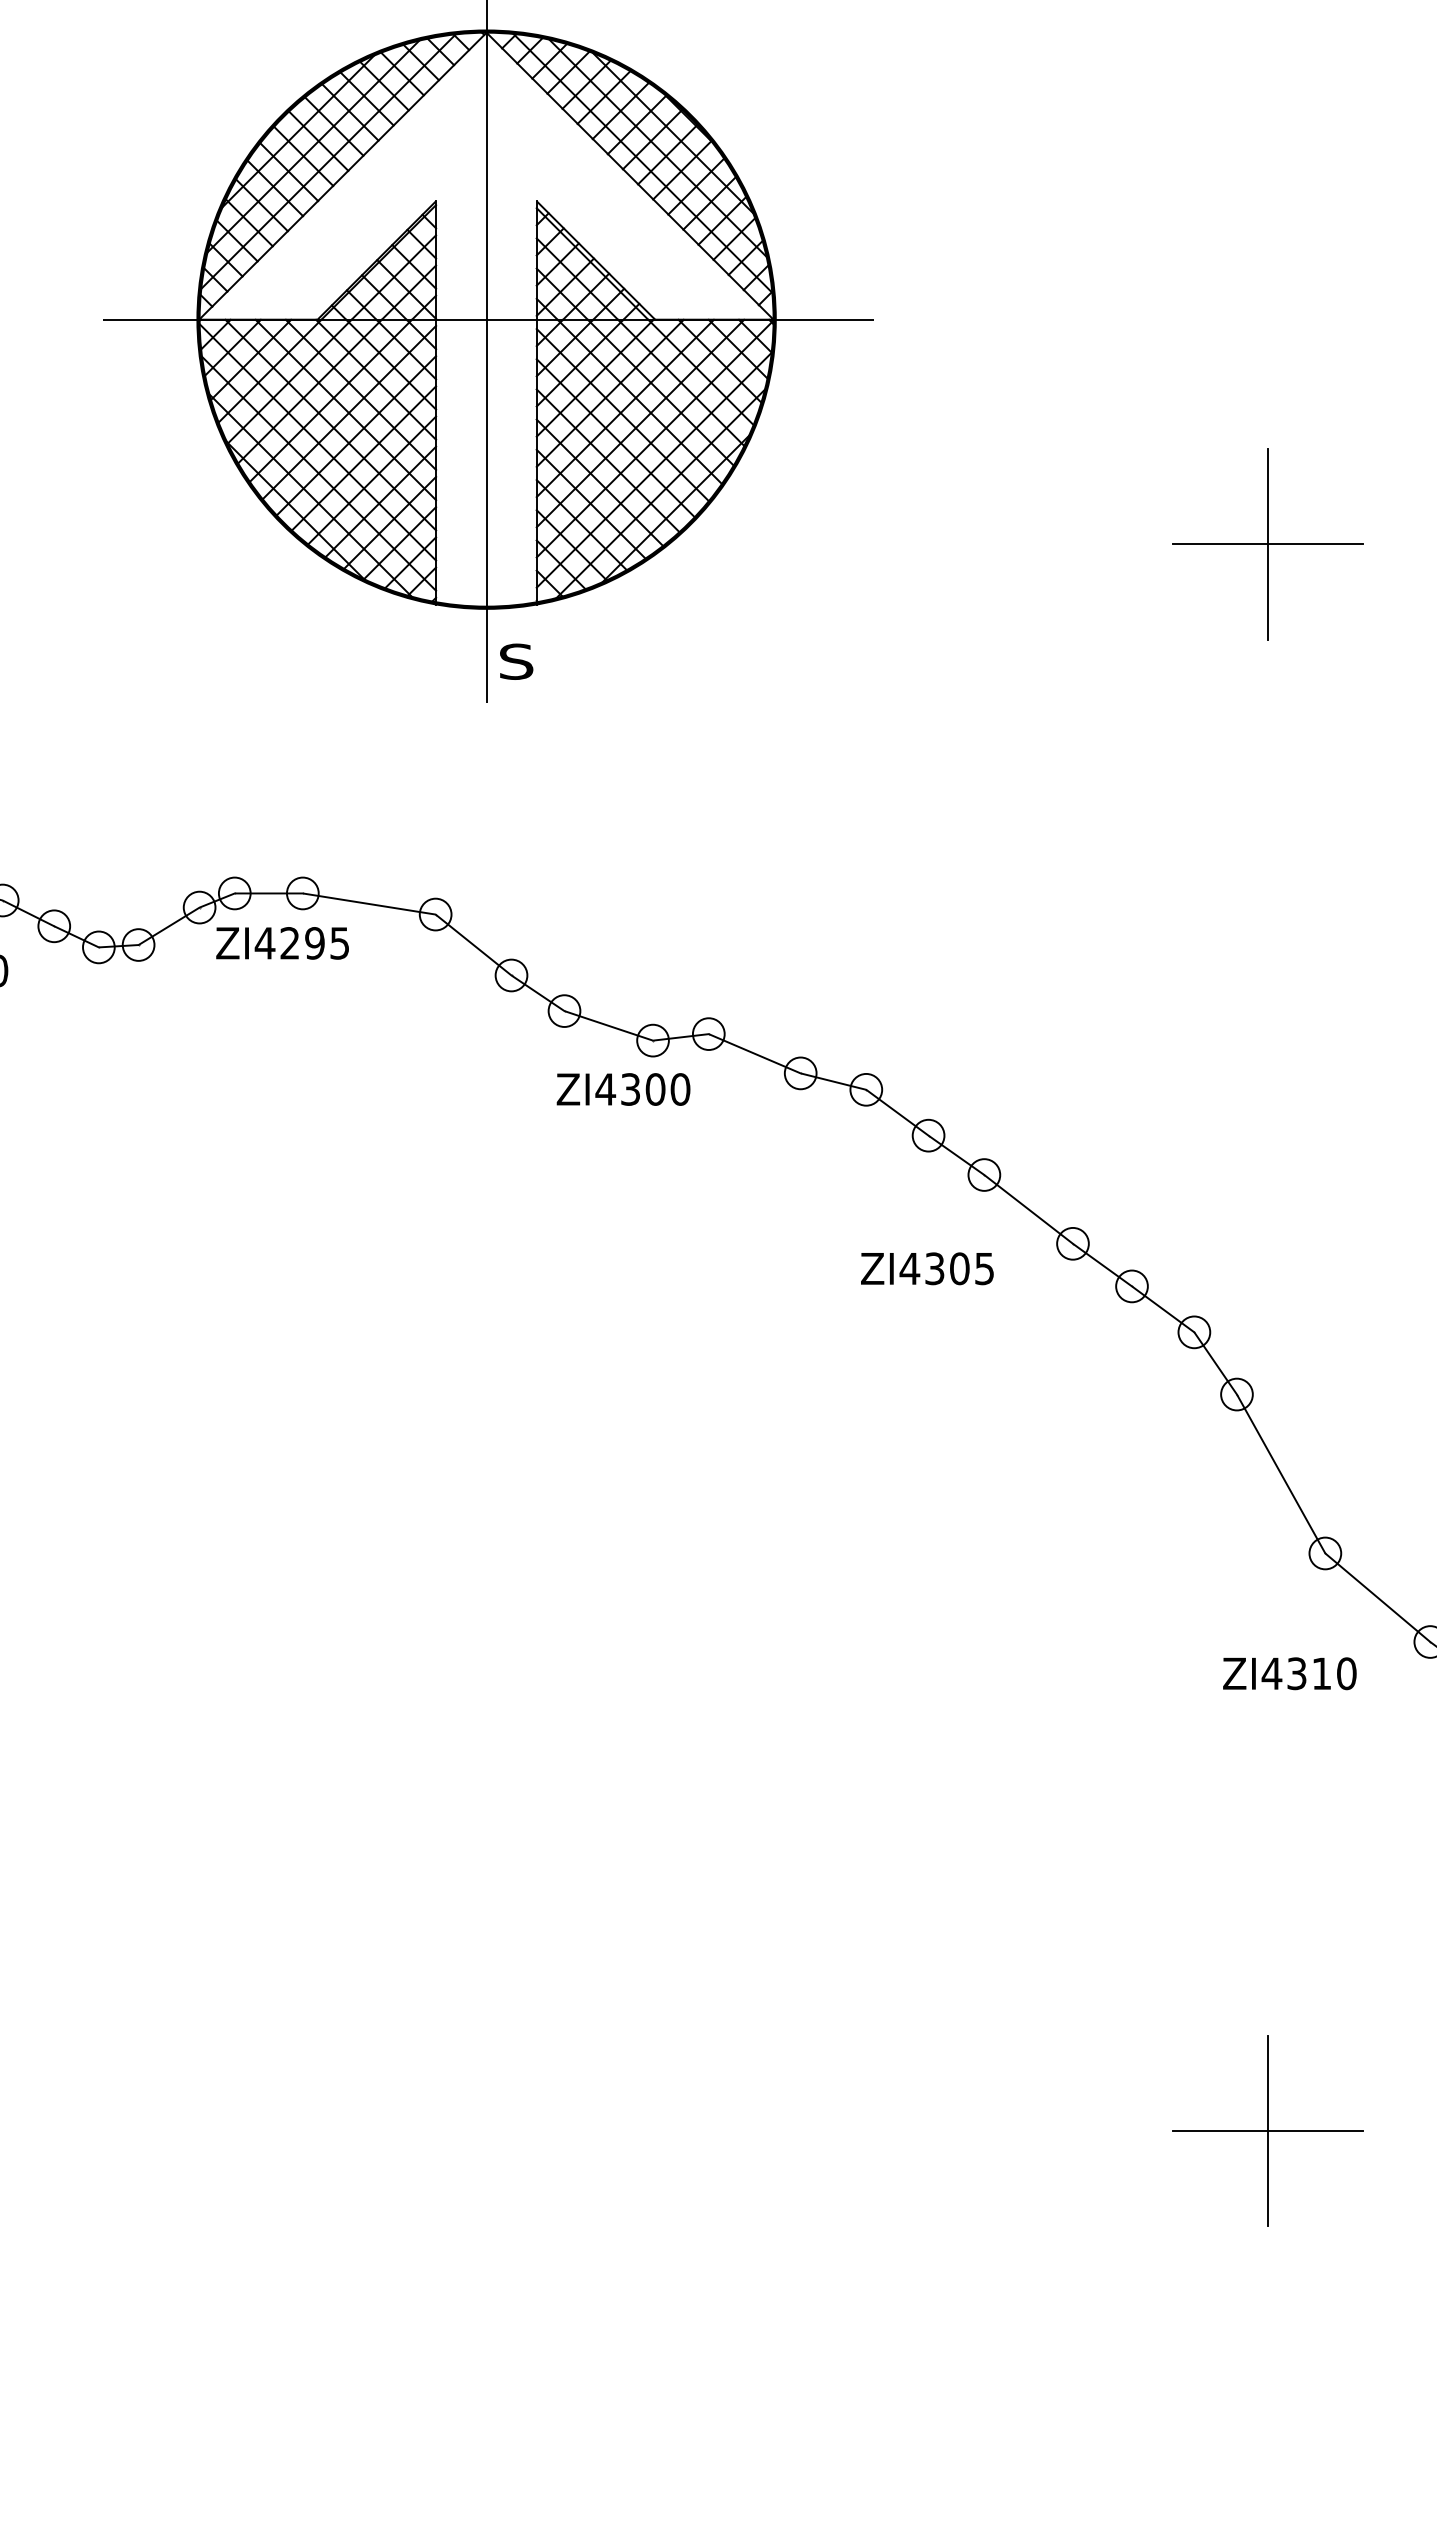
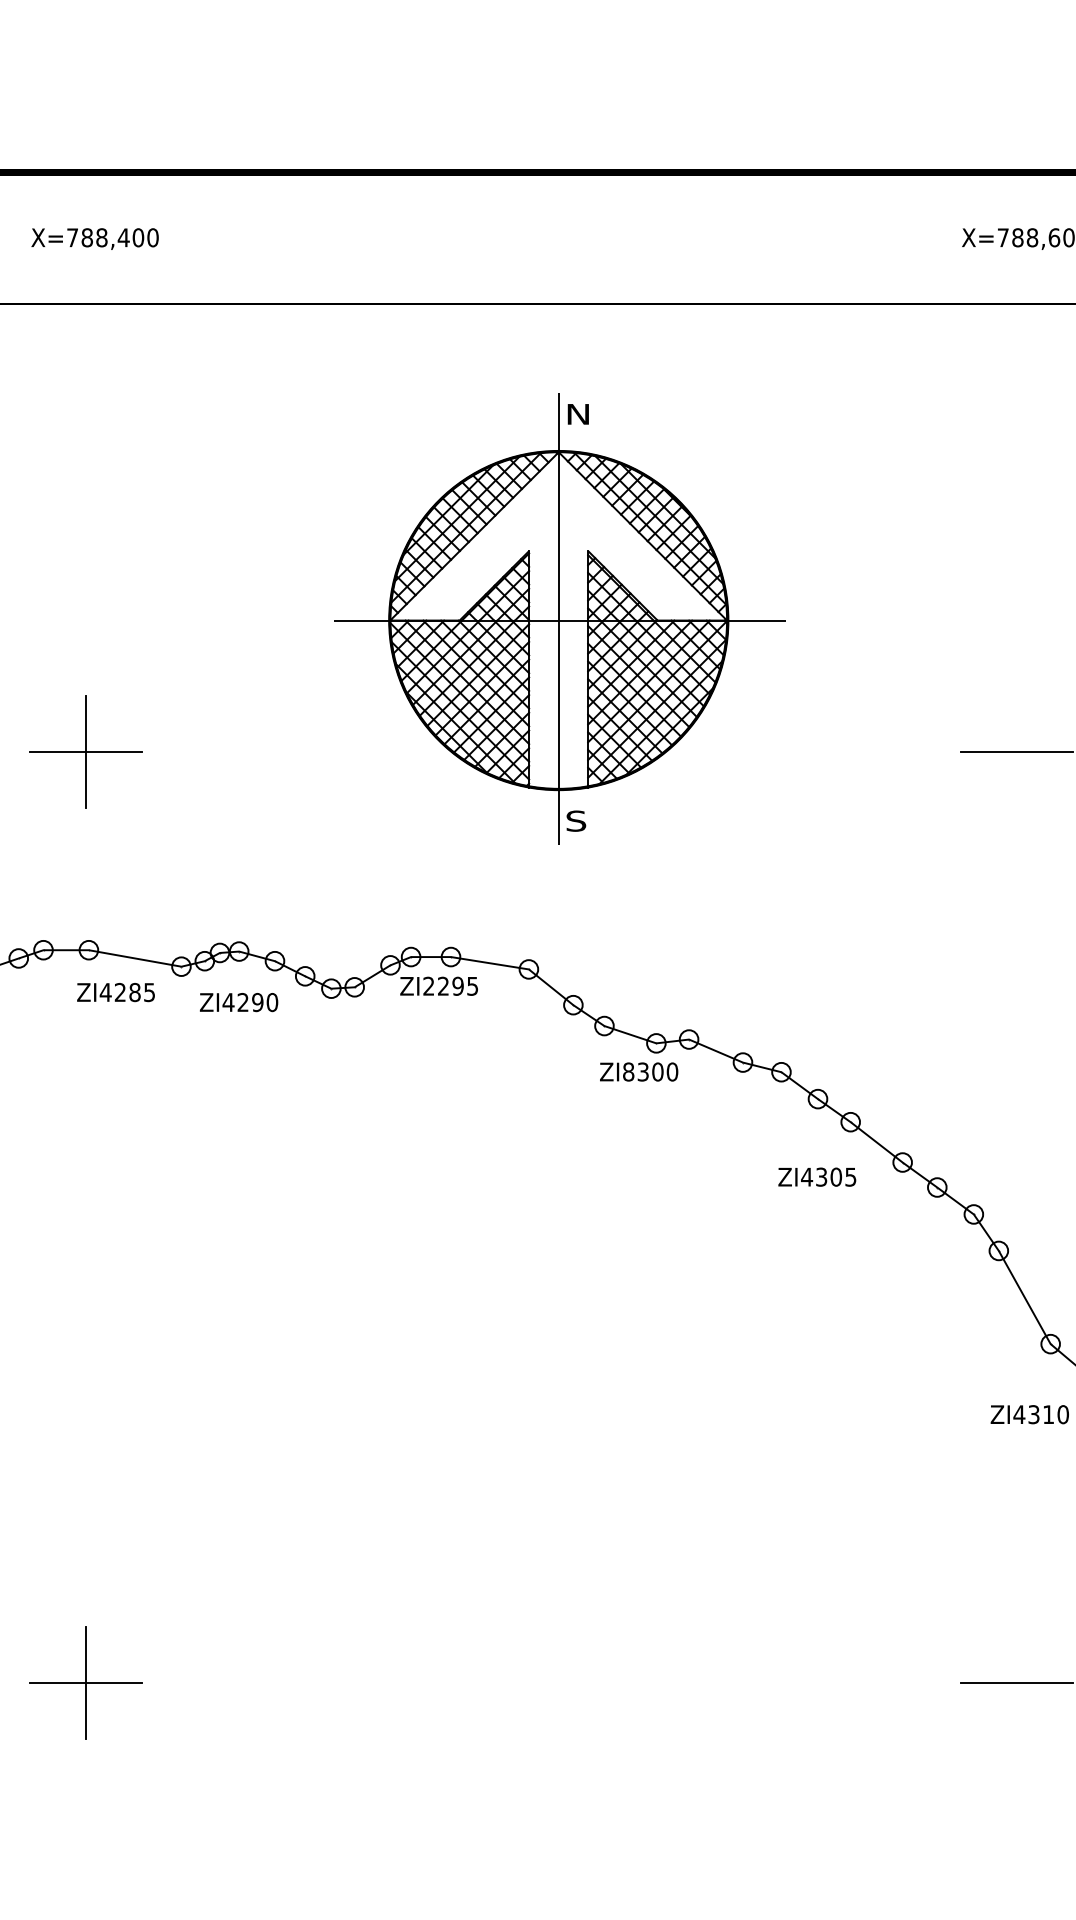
line: (1267, 544) -> (1016, 752), removed
text: (264, 941) -> (428, 985), ZI4295 -> ZI2295
text: (605, 1088) -> (628, 1071), ZI4300 -> ZI8300
line: (1267, 2130) -> (1016, 1682), removed

